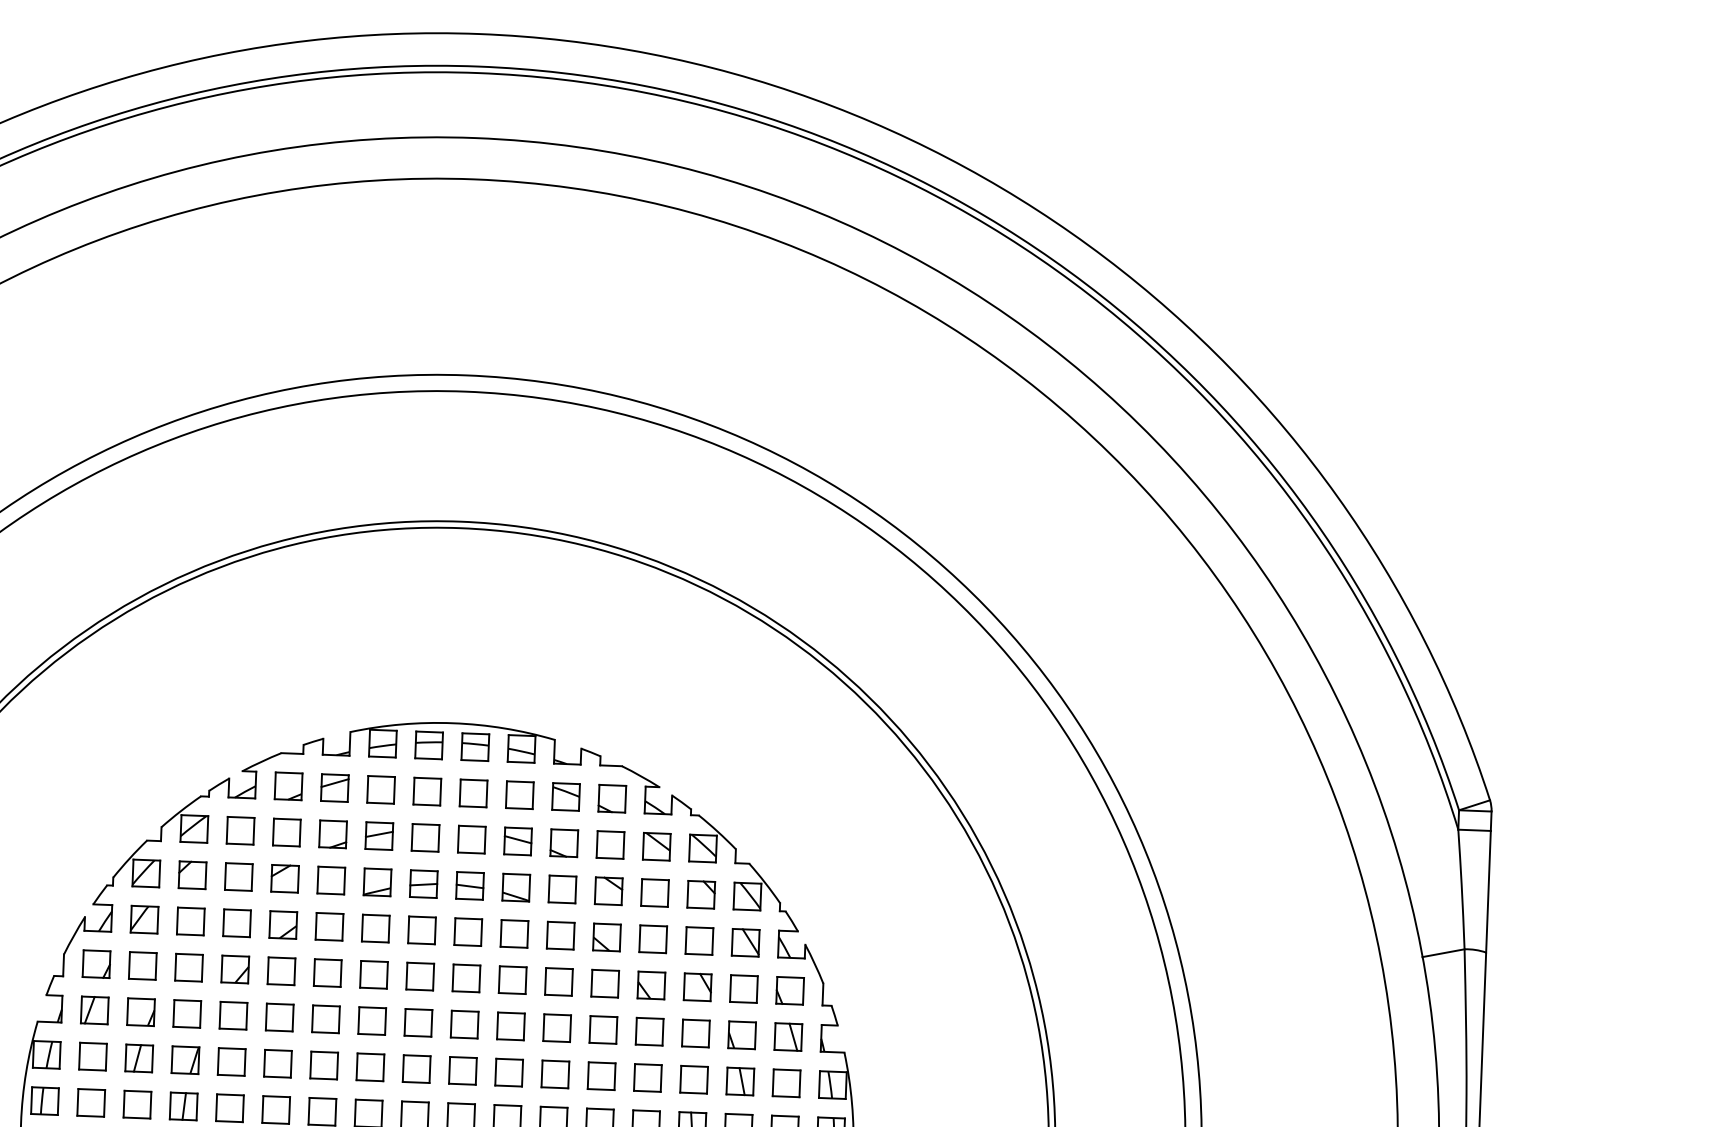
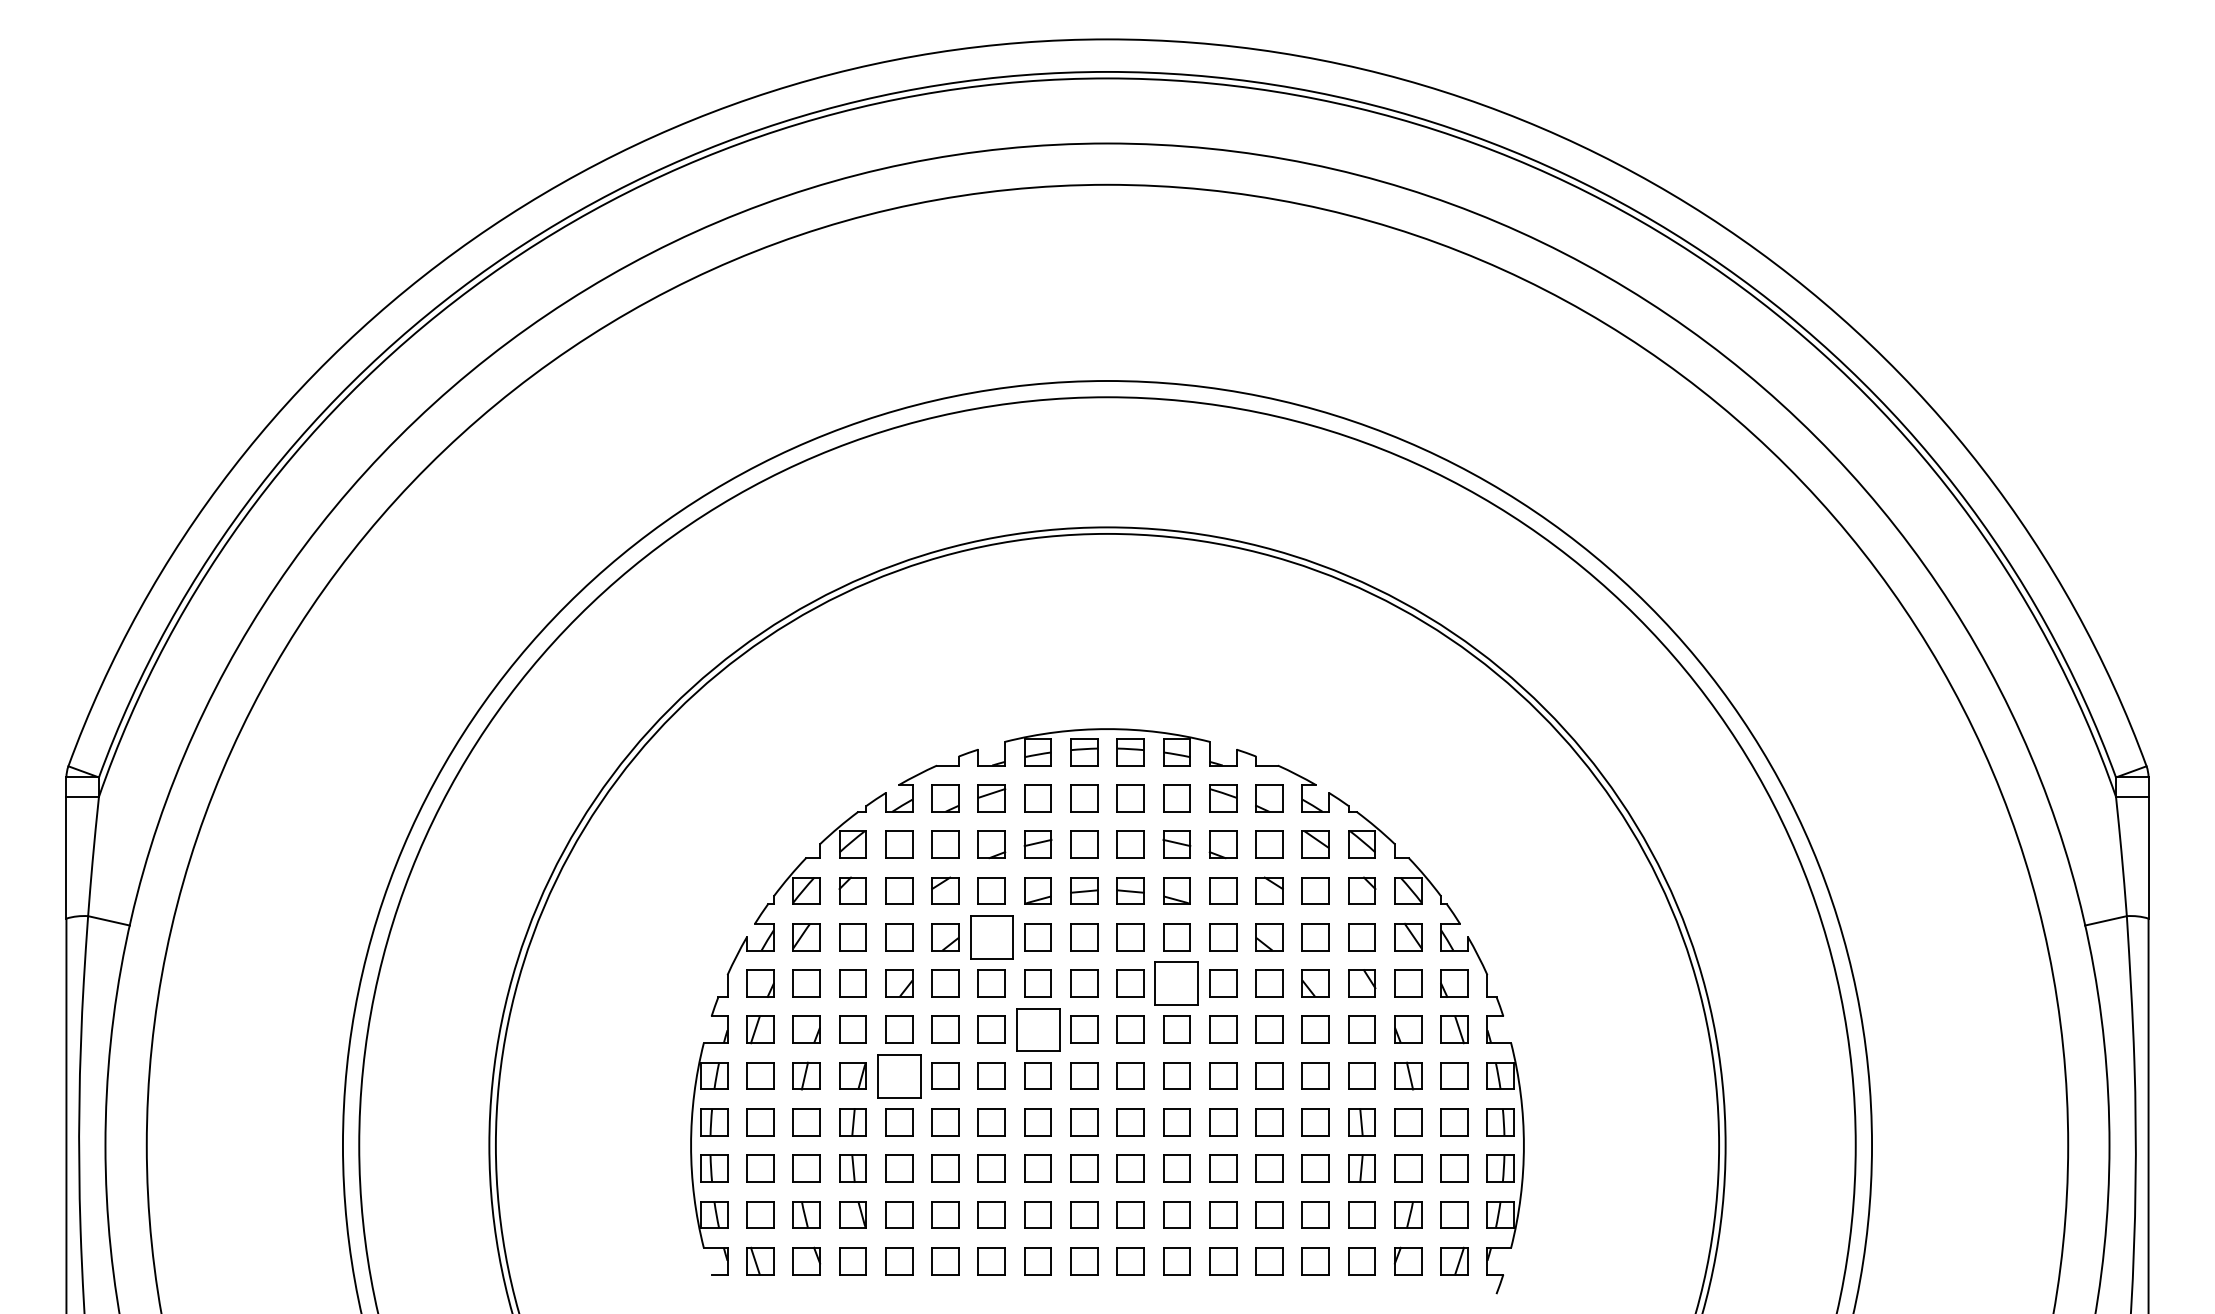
part: (329, 927) -> (991, 937), size x1.6
part: (512, 980) -> (1176, 983), size x1.6
part: (371, 1020) -> (1037, 1029), size x1.6
part: (232, 1061) -> (899, 1075), size x1.6

